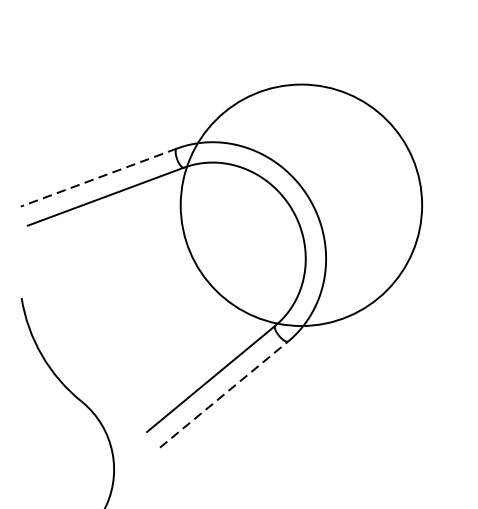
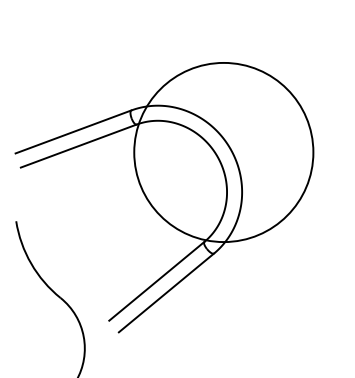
line: (98, 177) -> (73, 131), dashed -> solid
line: (224, 393) -> (166, 292), dashed -> solid

